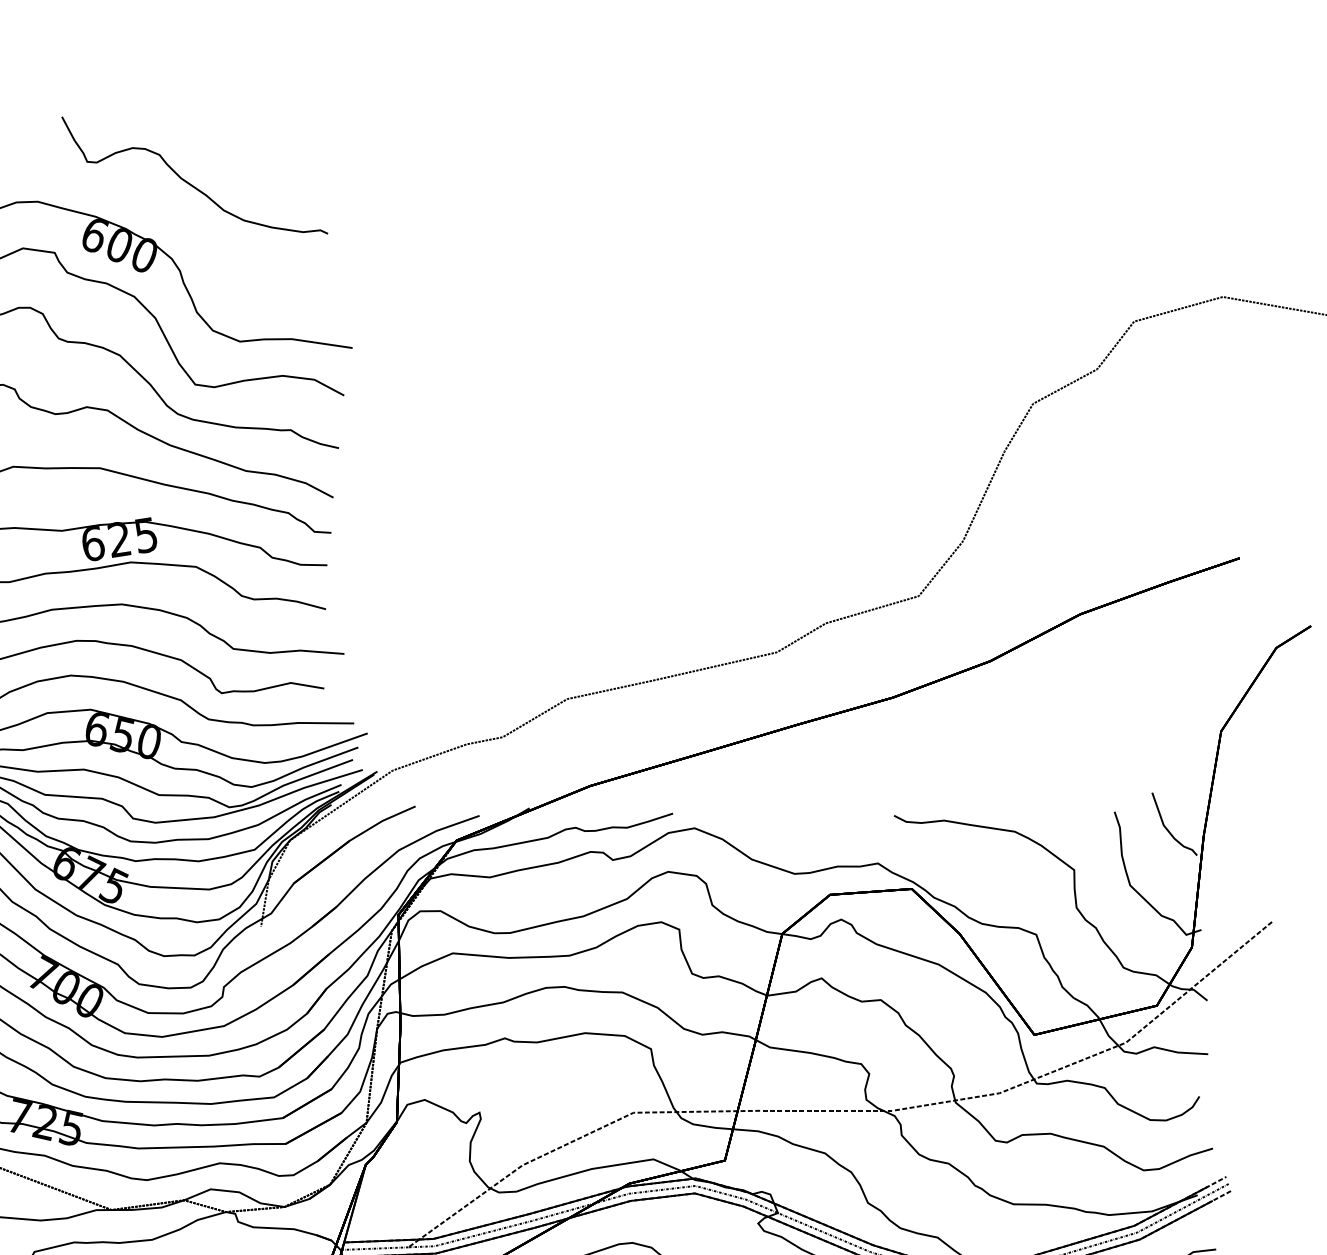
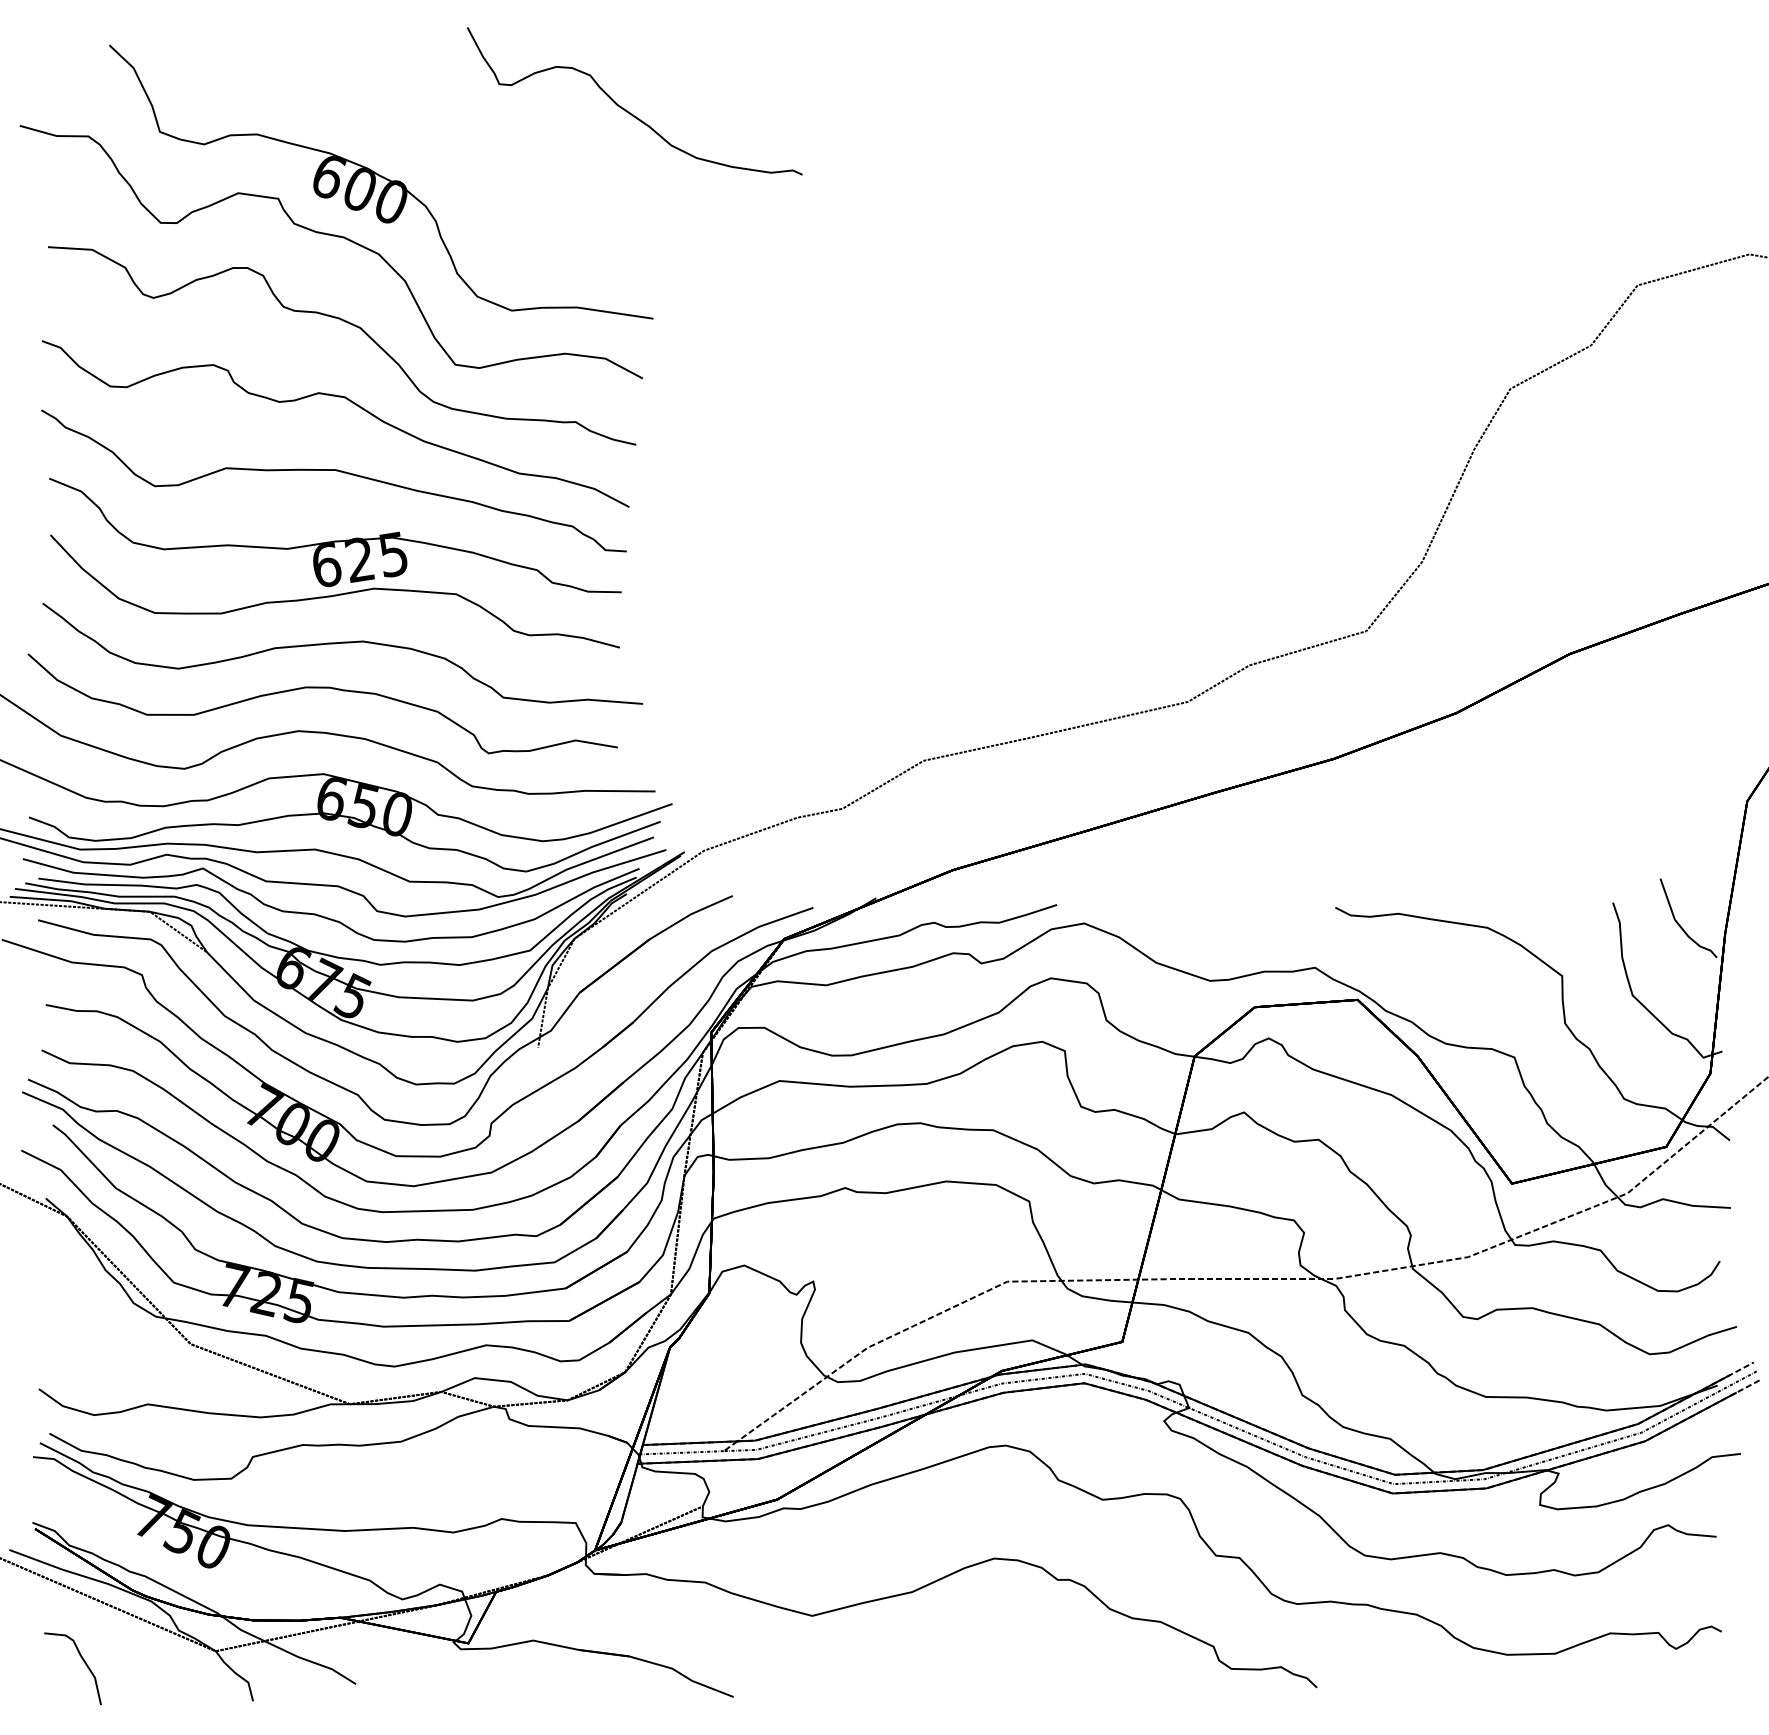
curve: (188, 181) -> (626, 109), moved

